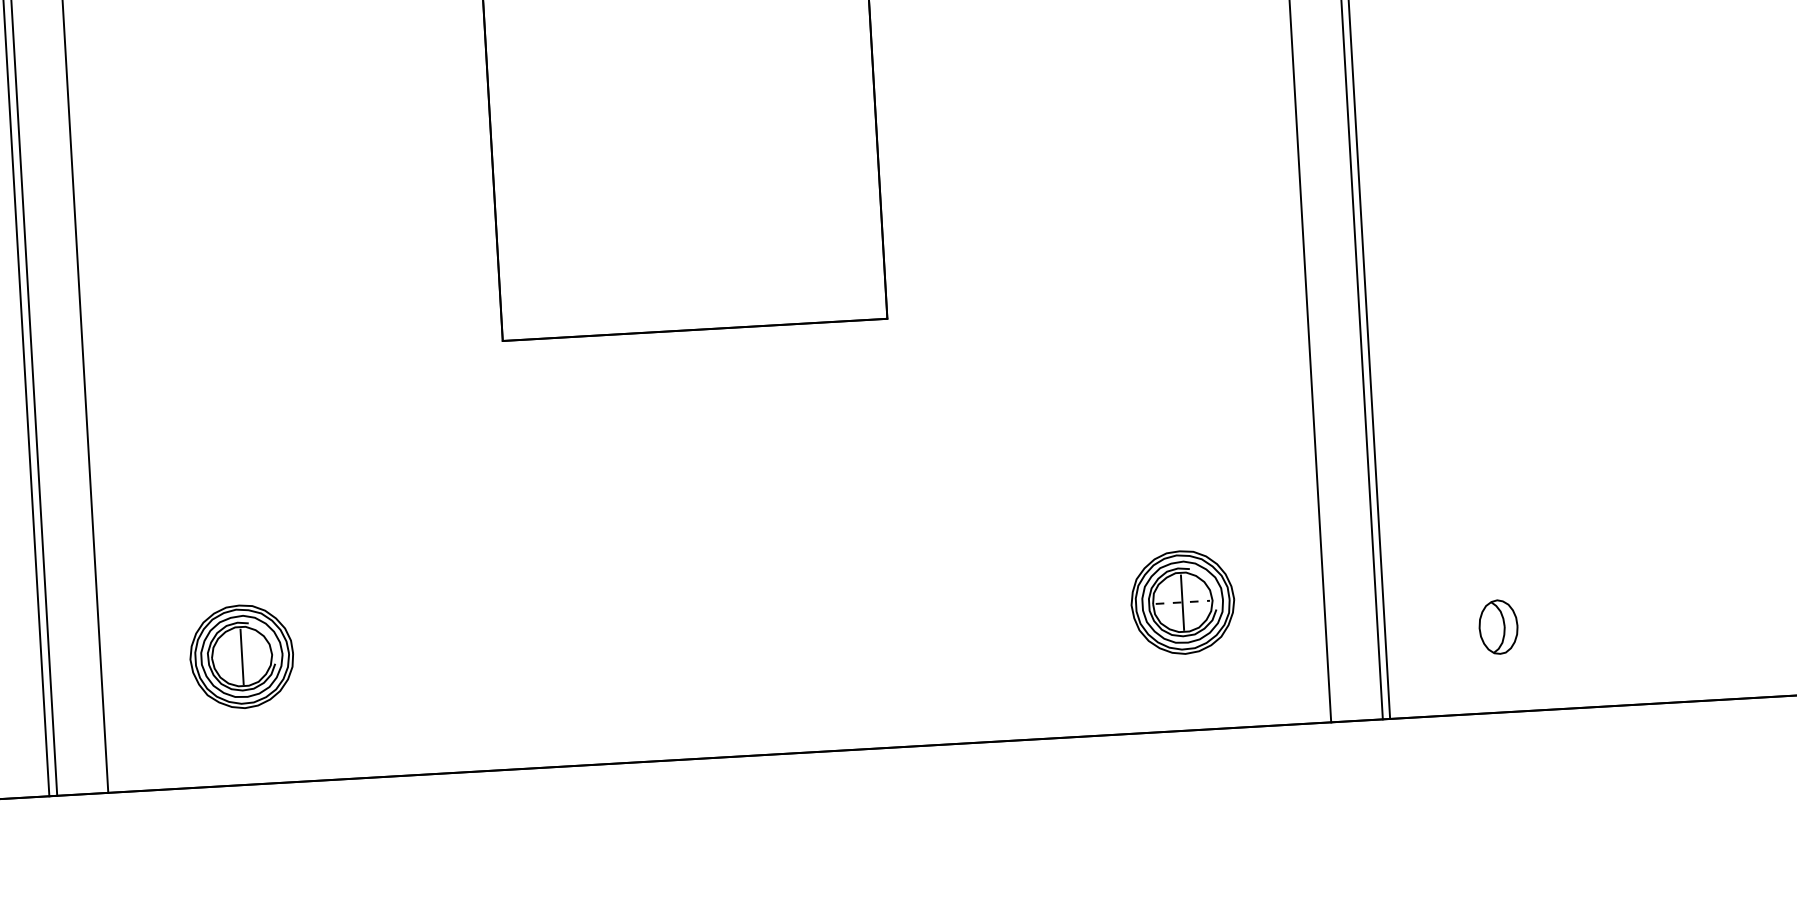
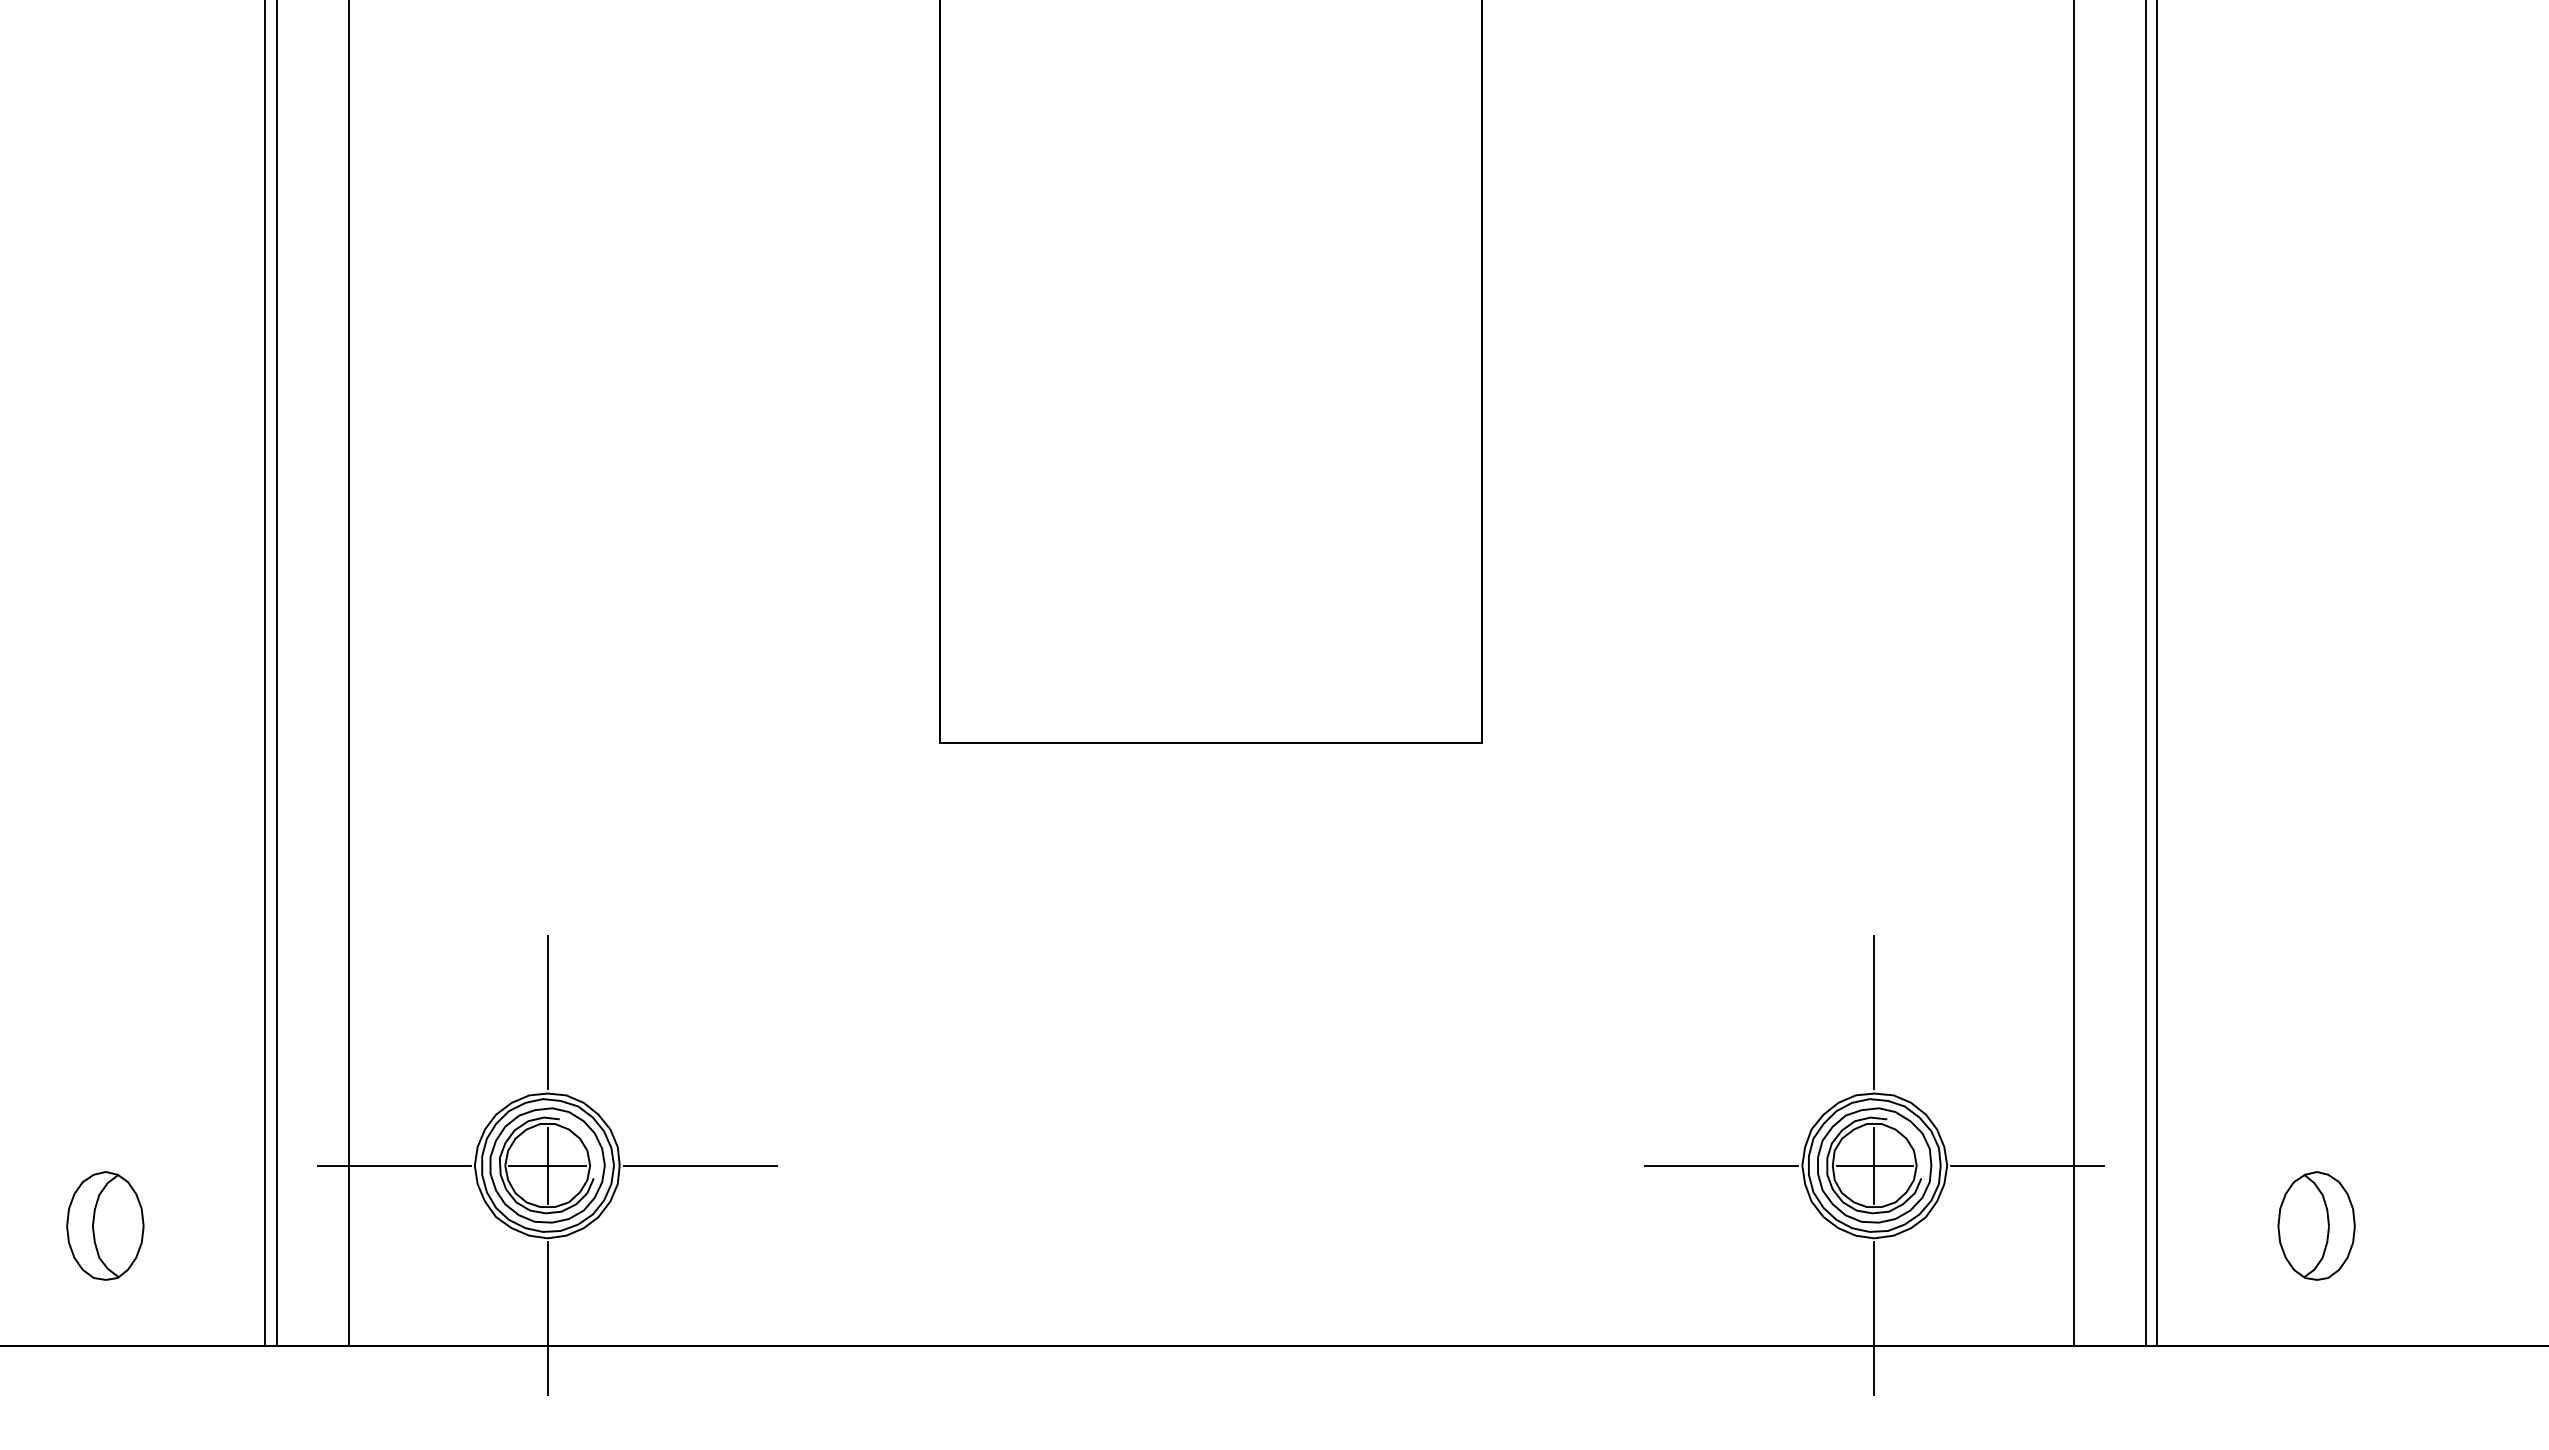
line: (1176, 493) -> (1874, 1011), added
line: (235, 547) -> (547, 1011), added
line: (1290, 596) -> (2026, 1165), added
line: (1183, 602) -> (1875, 1165), dashed -> solid
line: (1073, 608) -> (1720, 1165), added
part: (1498, 626) -> (2316, 1225), size x1.43
line: (350, 650) -> (700, 1165), added
line: (241, 656) -> (546, 1165), added
line: (133, 662) -> (394, 1165), added
line: (1188, 710) -> (1874, 1318), added
line: (248, 765) -> (547, 1318), added

